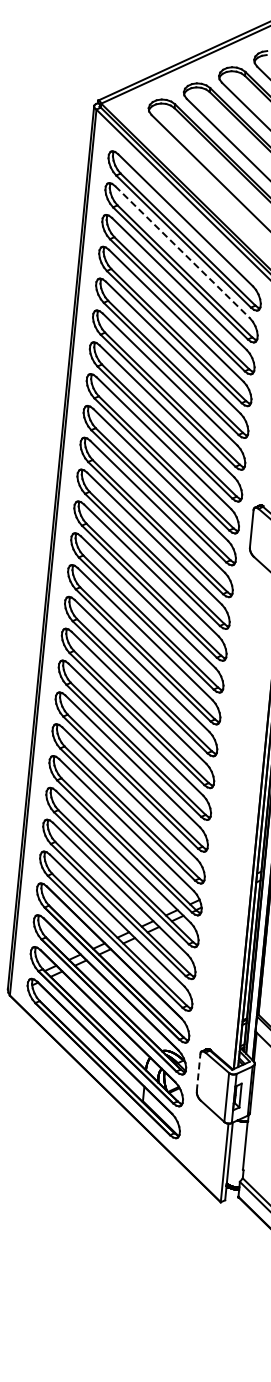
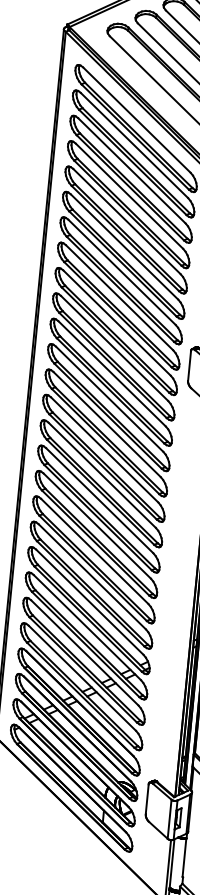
line: (182, 252) -> (134, 145), dashed -> solid
line: (198, 1072) -> (147, 799), dashed -> solid

